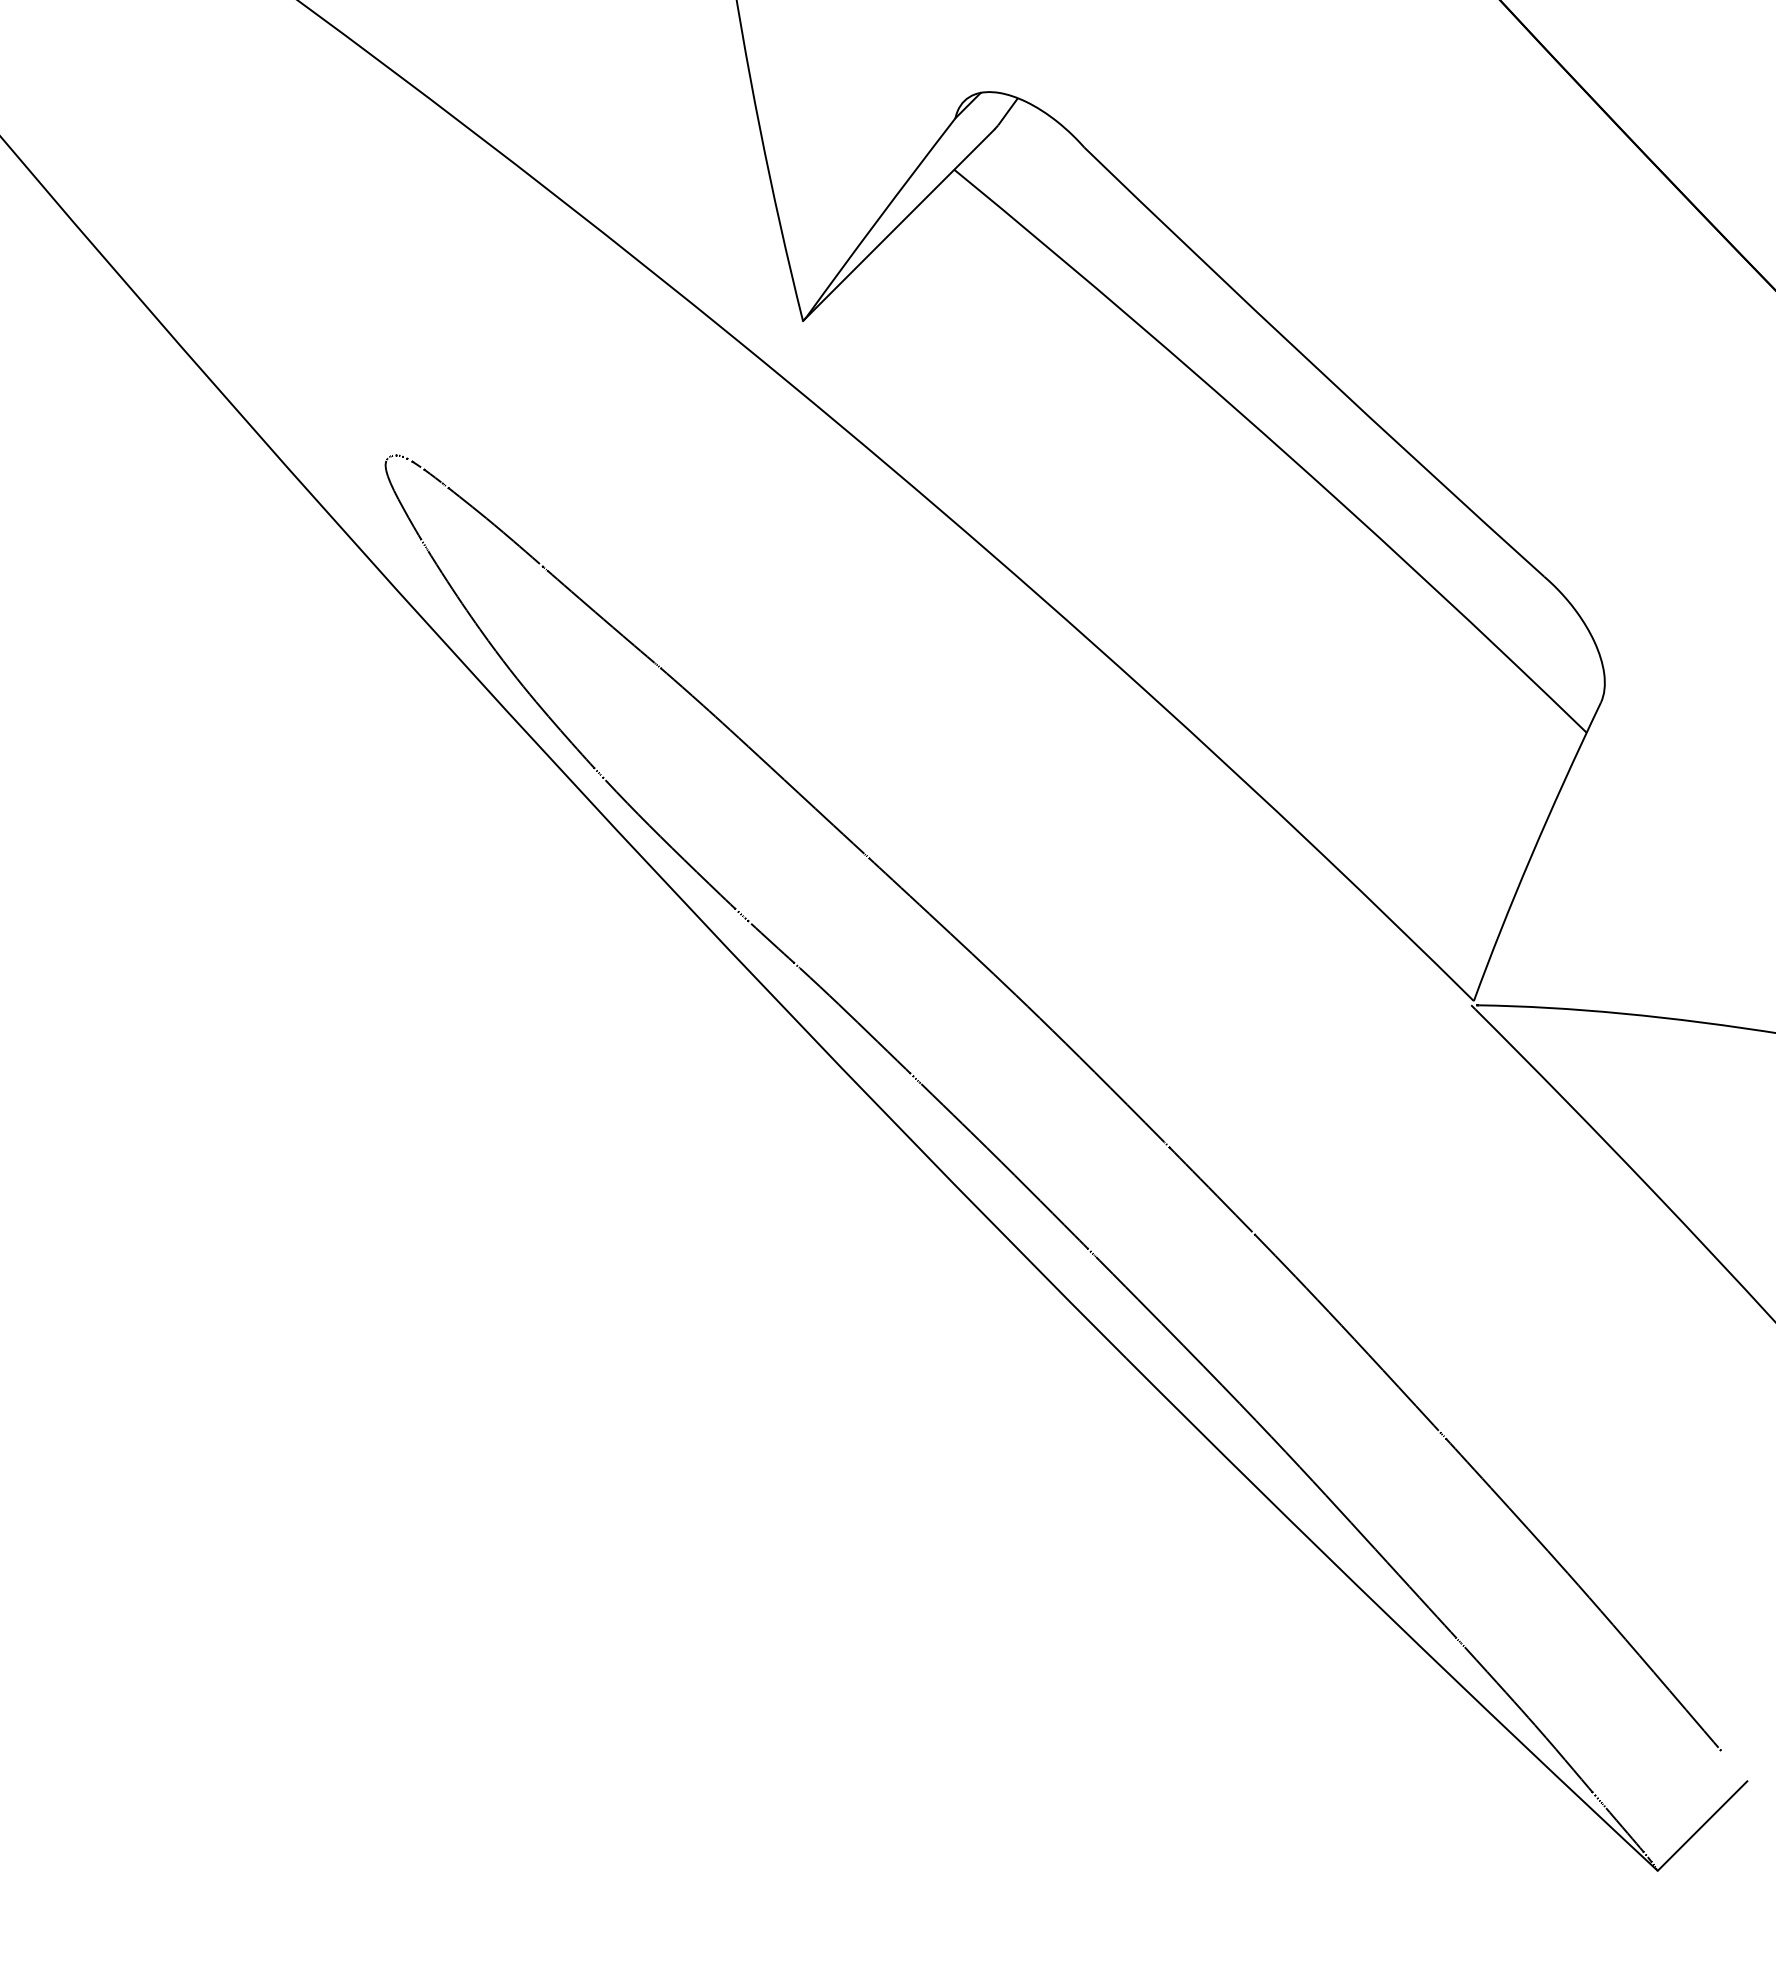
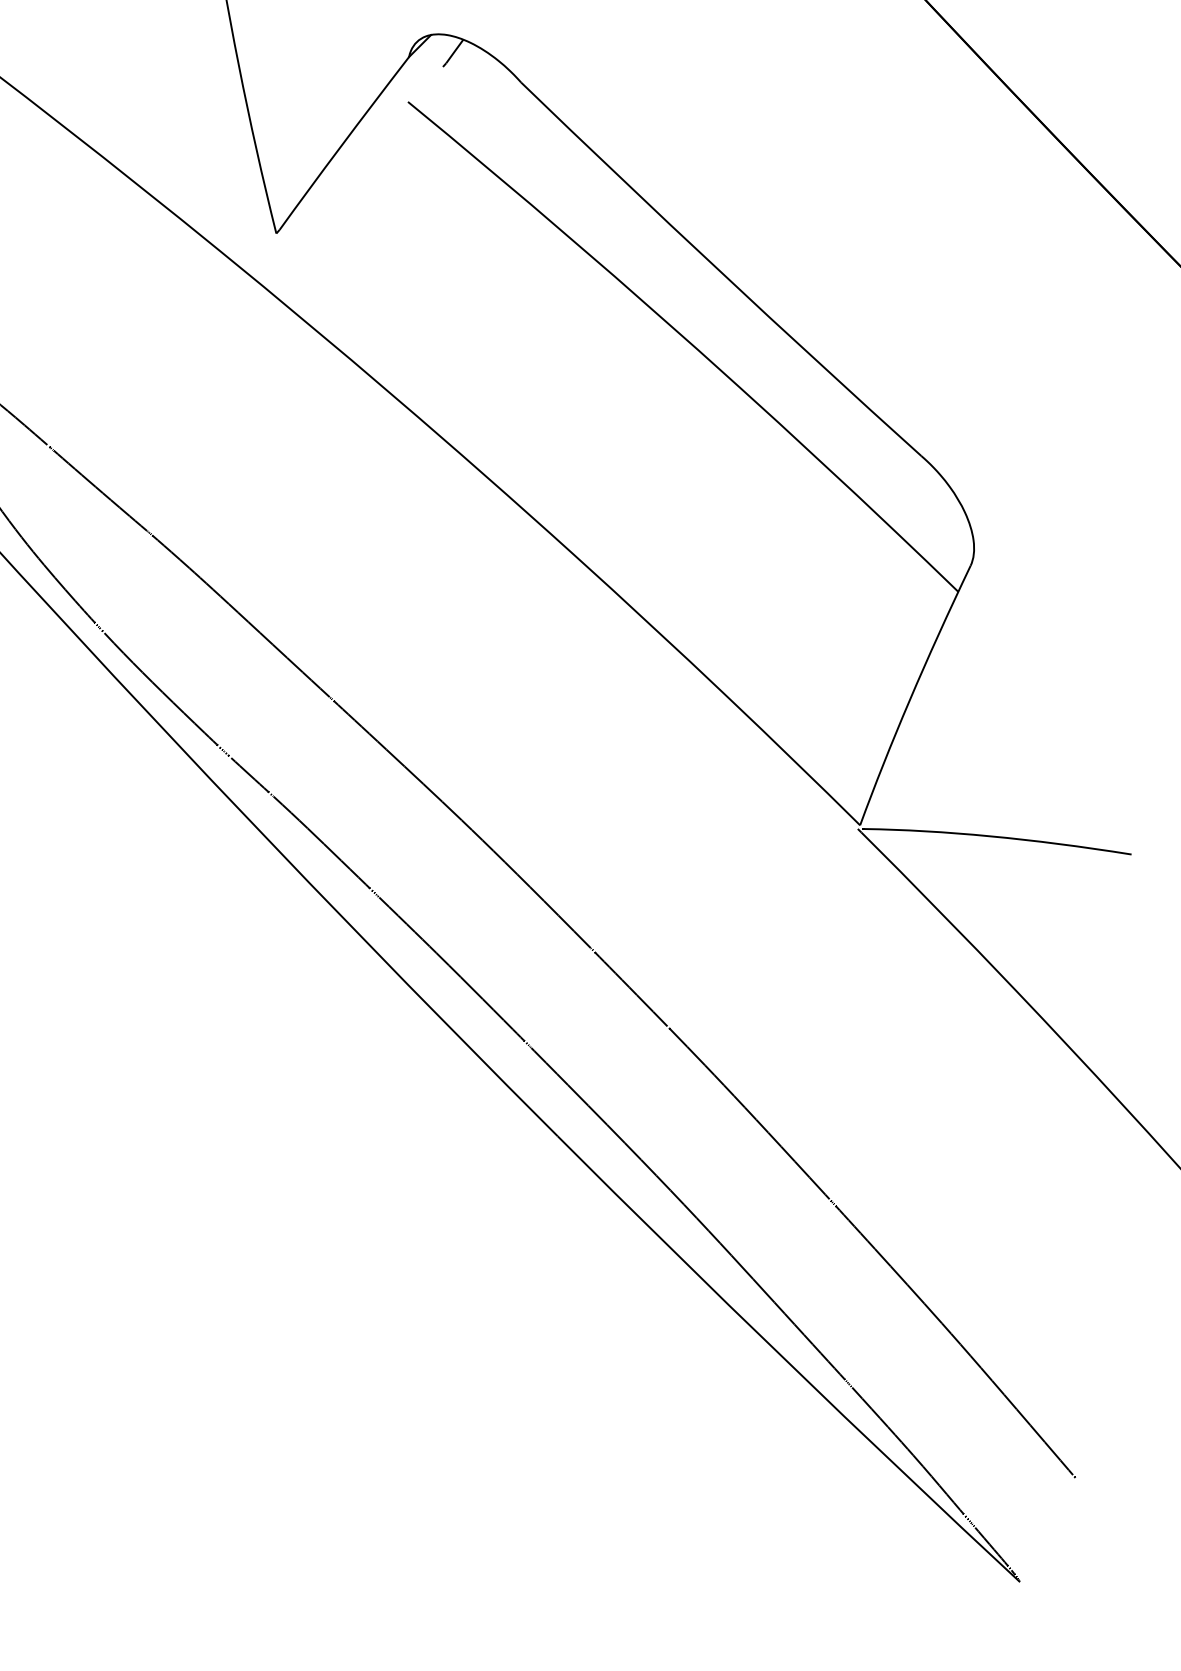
line: (898, 225) -> (359, 150), removed
line: (1702, 1825) -> (1059, 1542), removed

